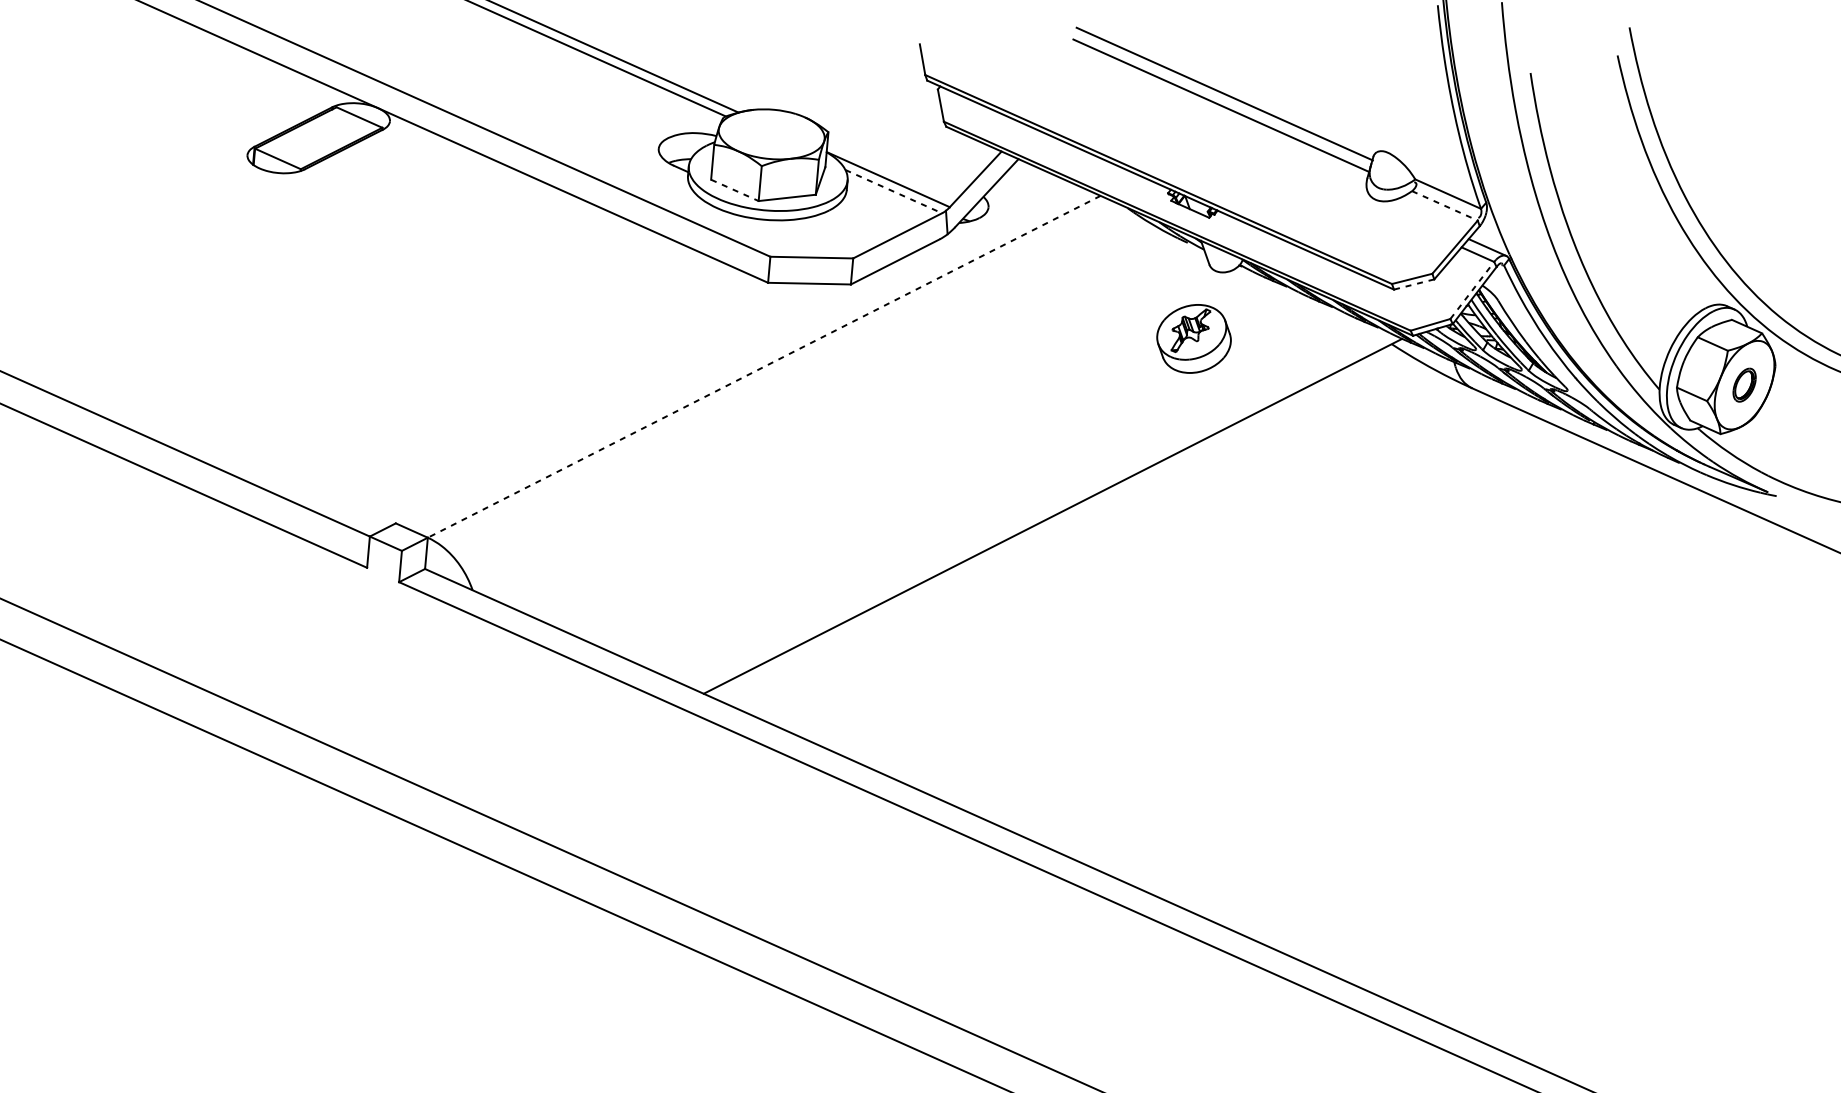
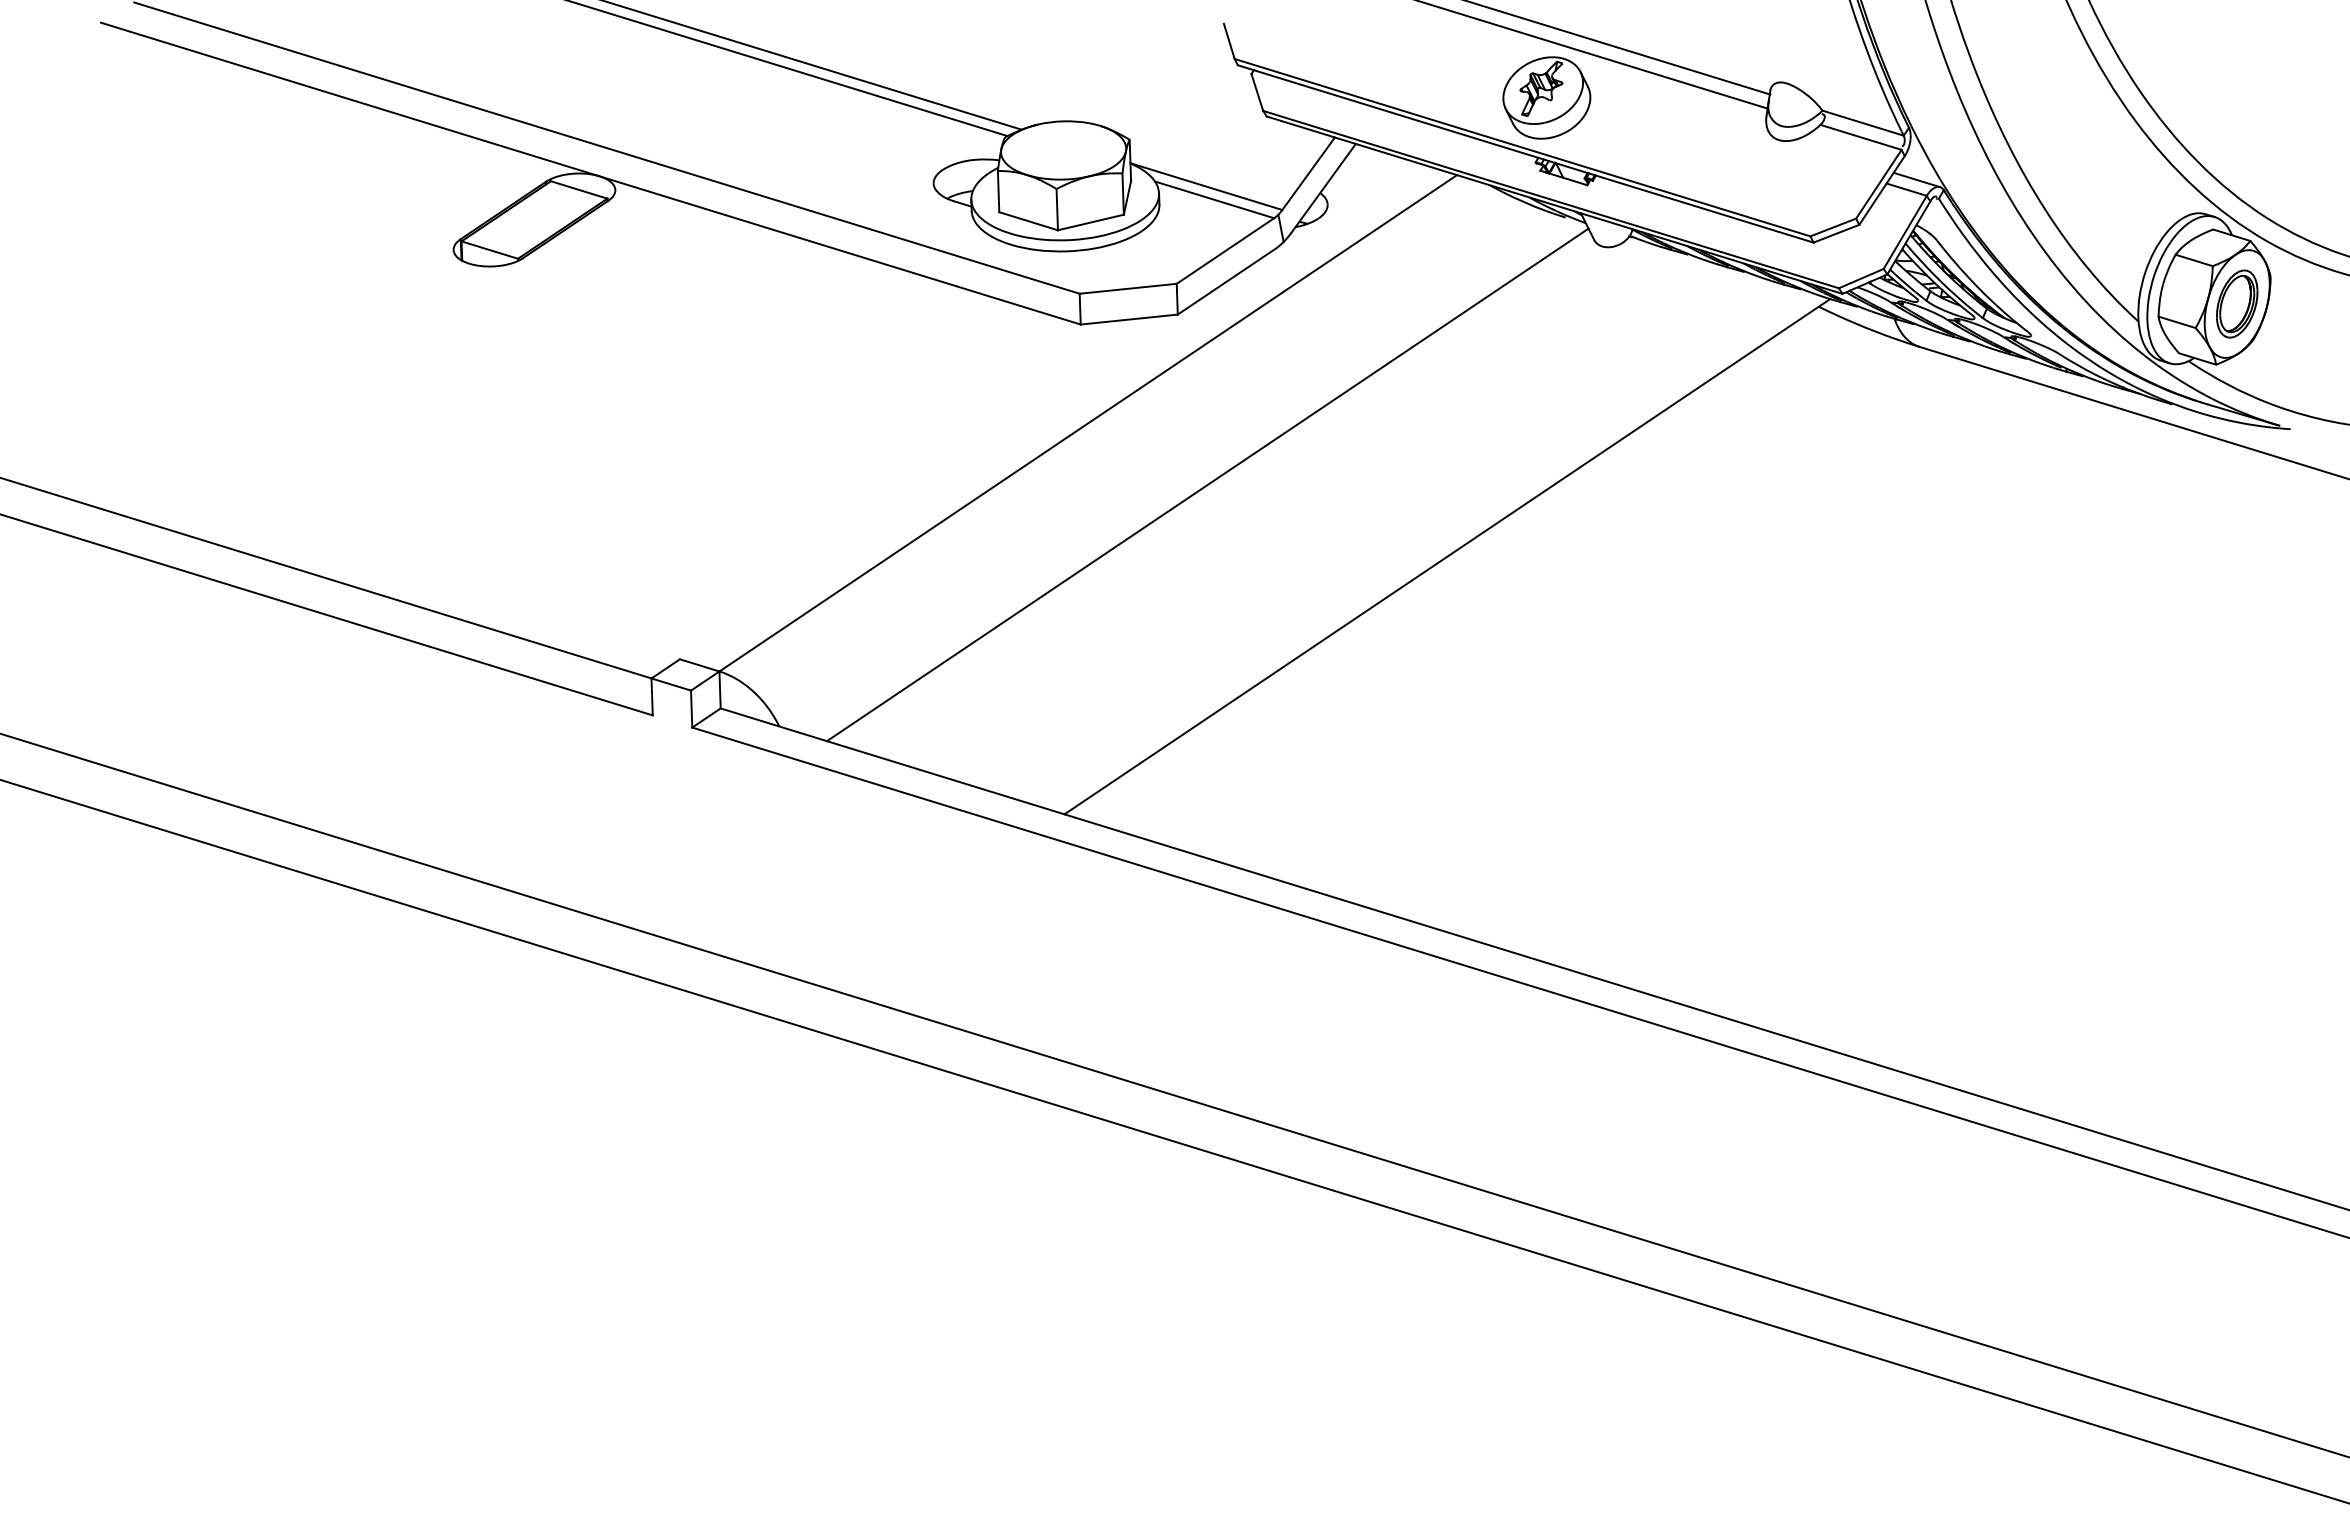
line: (734, 190) -> (1028, 221), dashed -> solid
line: (894, 192) -> (1215, 200), dashed -> solid
line: (1445, 206) -> (1861, 137), dashed -> solid
line: (1414, 284) -> (1836, 233), dashed -> solid
line: (1472, 289) -> (1905, 231), dashed -> solid
part: (1193, 338) -> (1546, 97), moved
line: (764, 366) -> (1088, 423), dashed -> solid
part: (1744, 384) -> (2237, 303), size x1.67
line: (858, 430) -> (1207, 484), added

